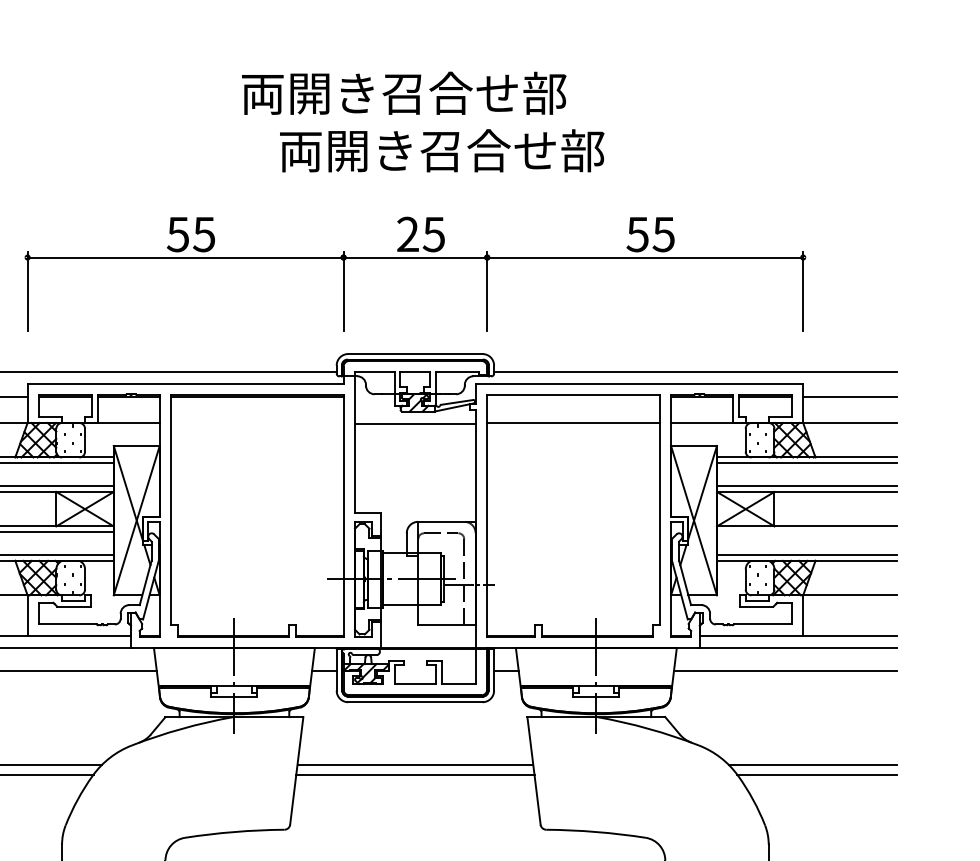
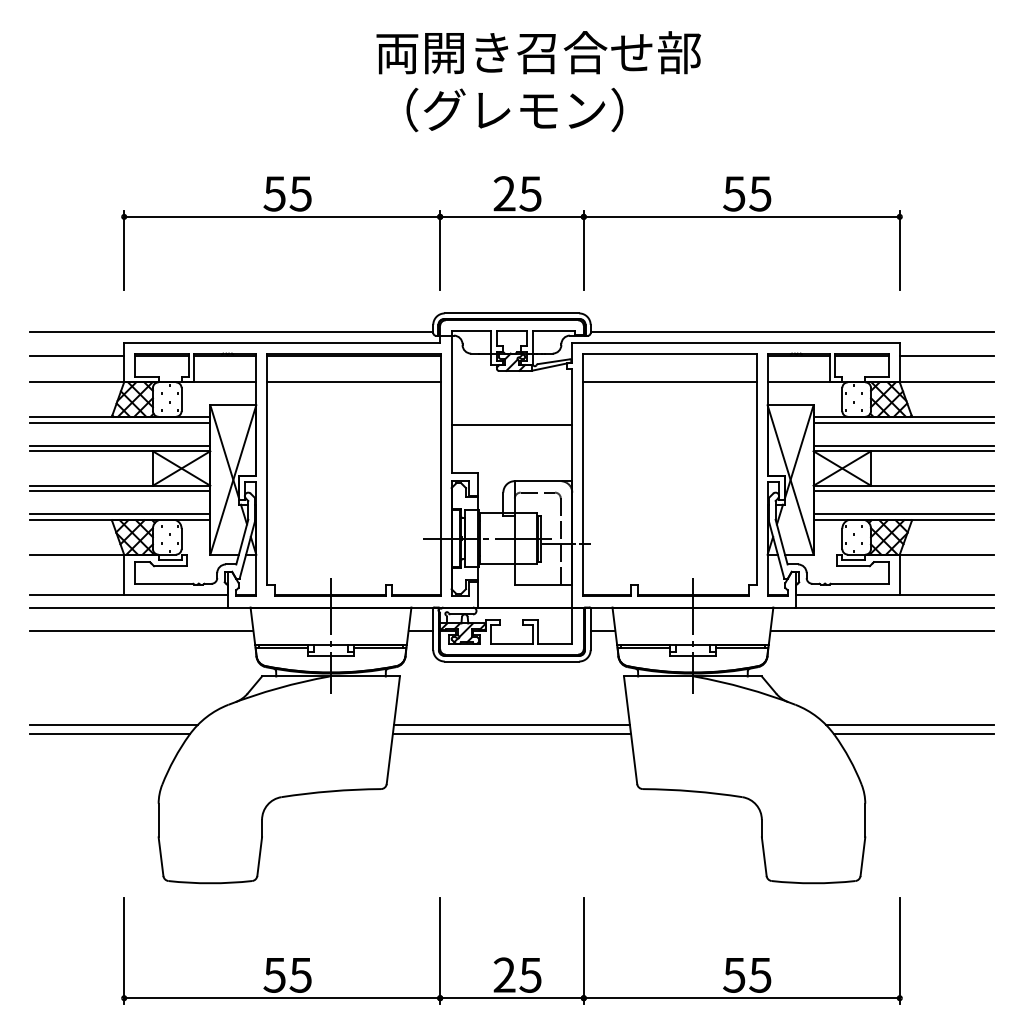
text: (403, 93) -> (538, 52), moved
text: (441, 150) -> (538, 109), 両開き召合せ部 -> （グレモン）
line: (256, 423) -> (353, 382), added
line: (414, 423) -> (511, 424), moved
line: (806, 532) -> (903, 491), added

